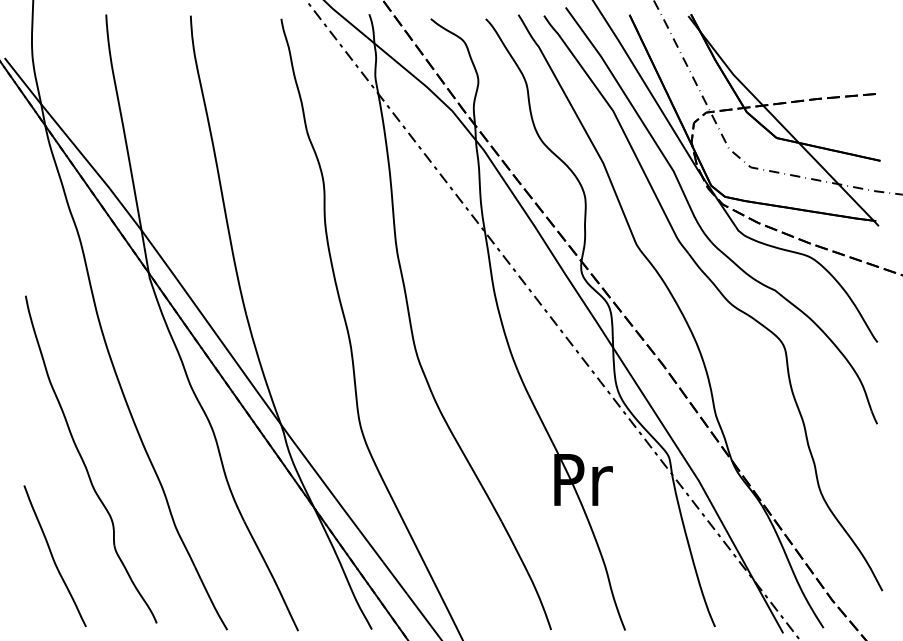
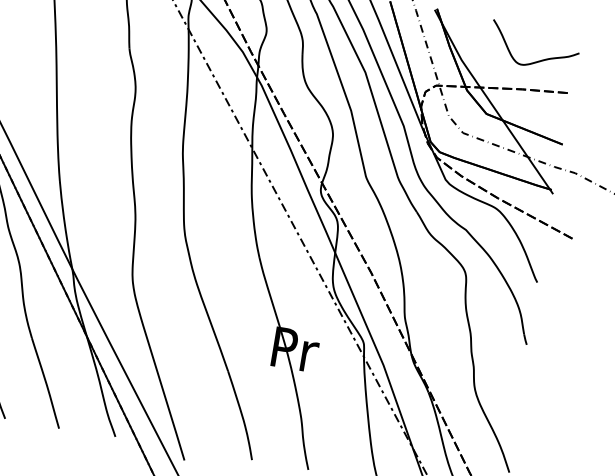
curve: (832, 58) -> (539, 60), added

